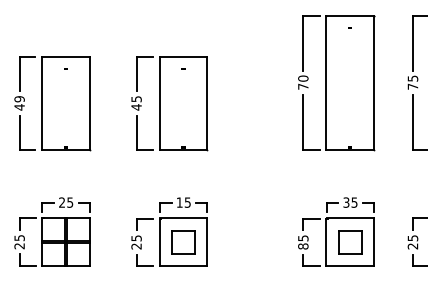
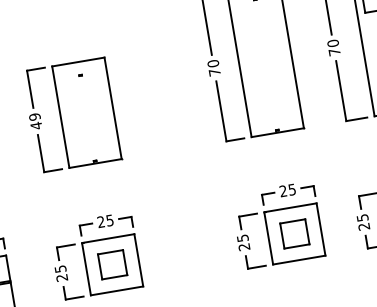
text: (412, 78) -> (332, 43), 75 -> 70
text: (136, 99) -> (34, 117), 45 -> 49
text: (179, 202) -> (100, 221), 15 -> 25
text: (346, 202) -> (283, 191), 35 -> 25
text: (303, 246) -> (244, 247), 85 -> 25

